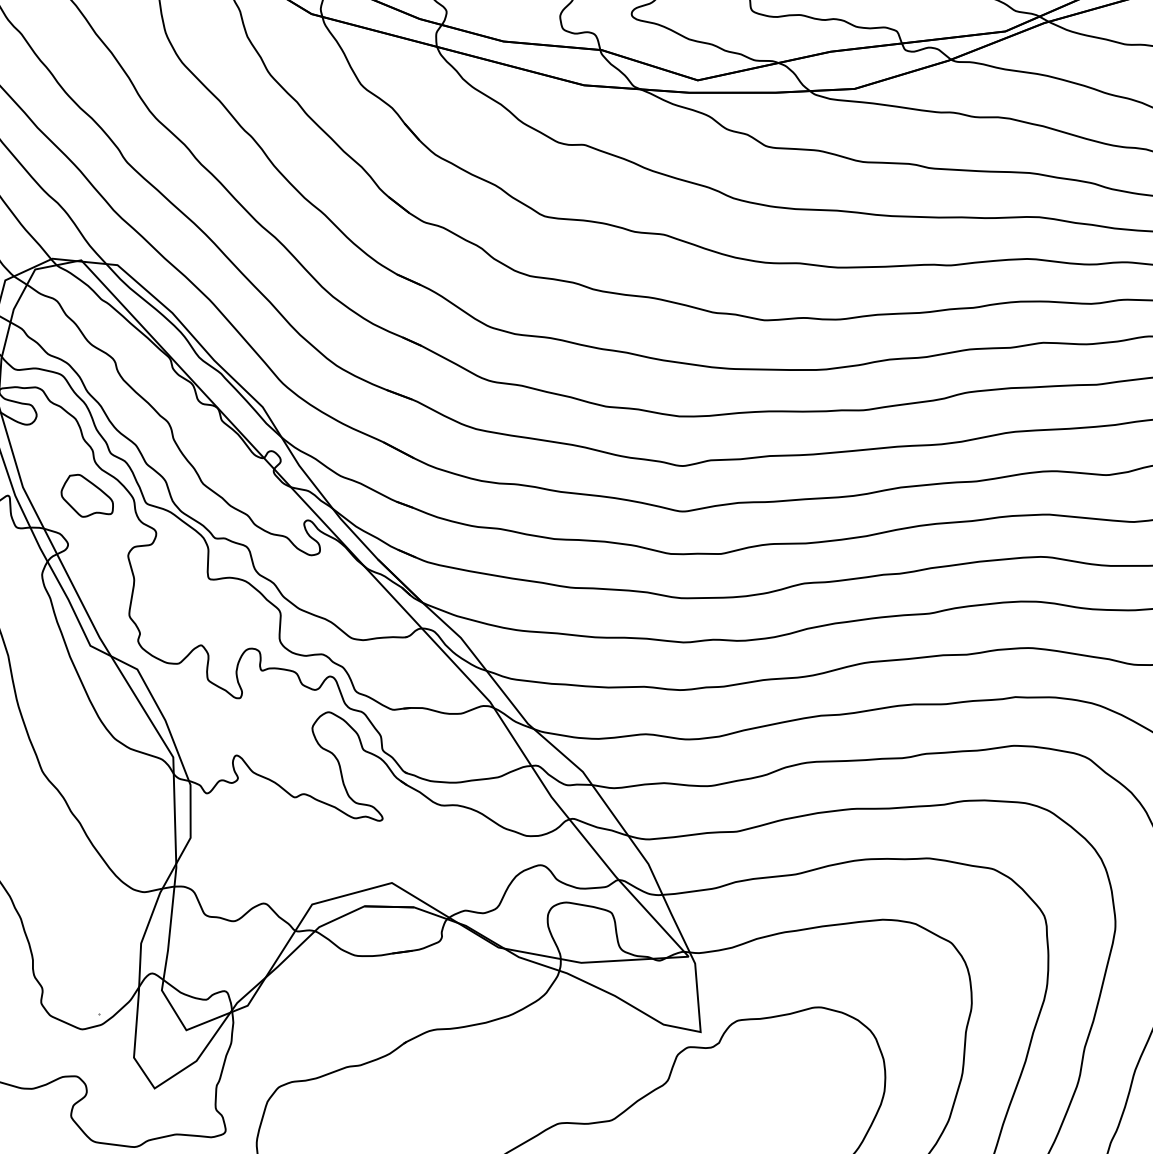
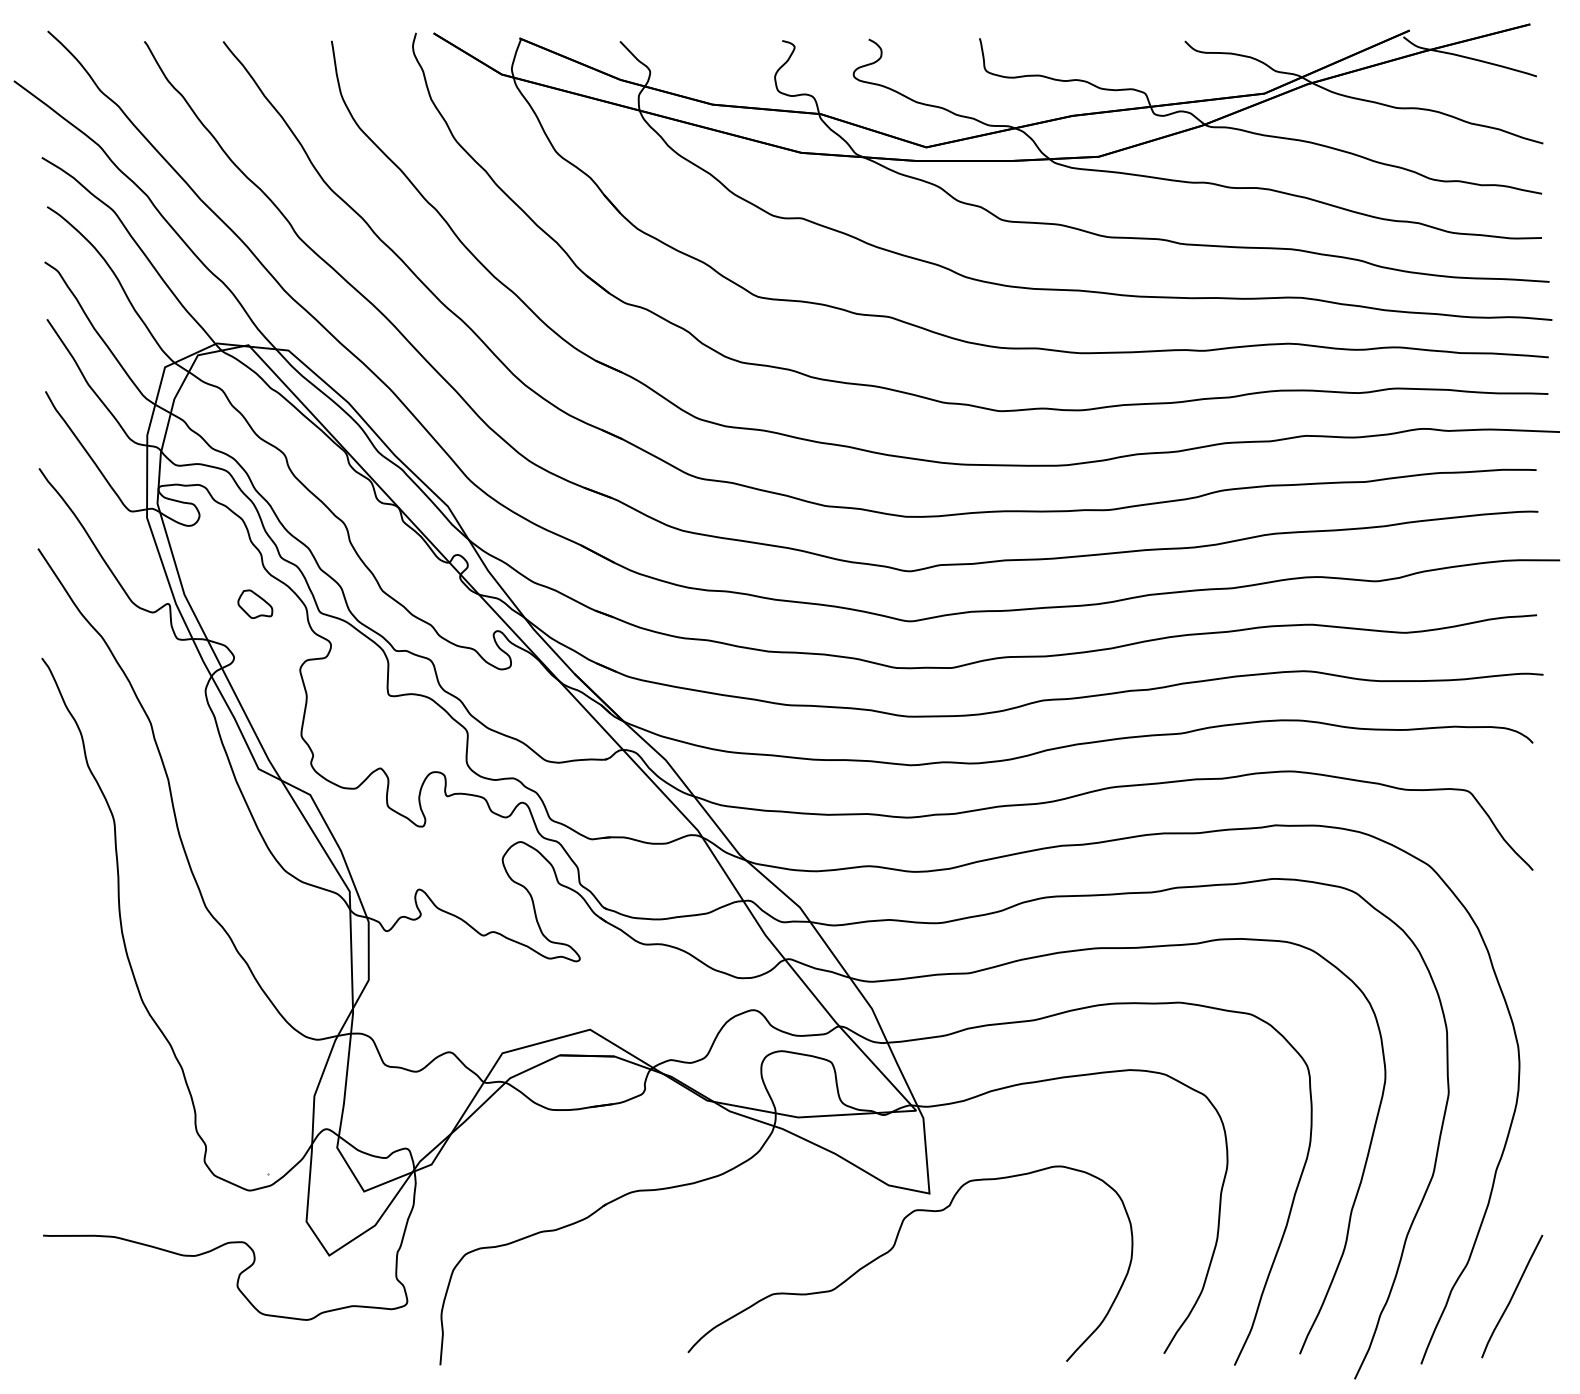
part: (87, 496) -> (255, 604), size x0.6

